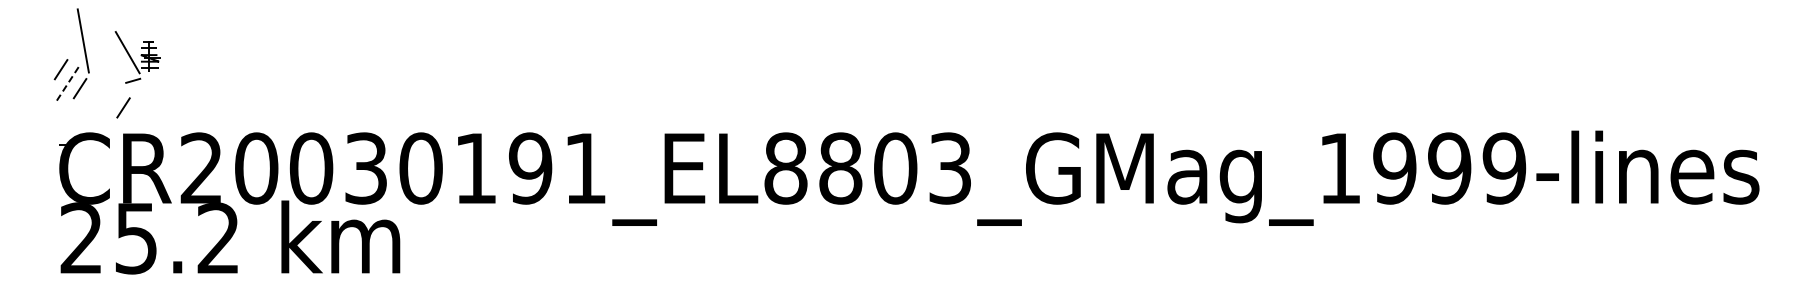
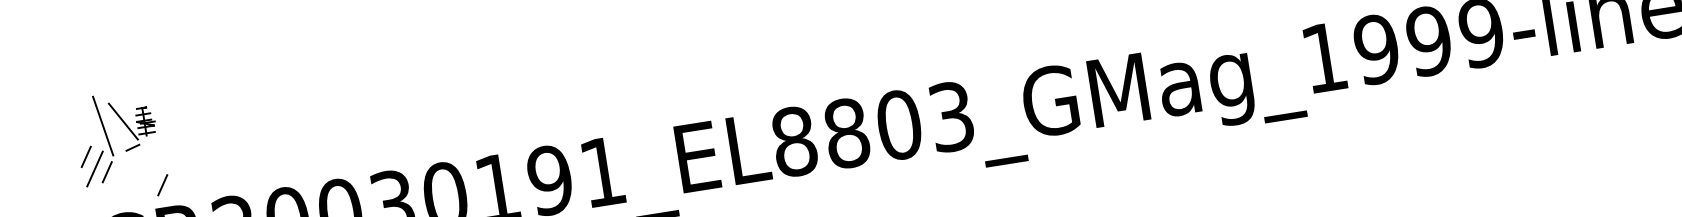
part: (137, 57) -> (133, 124), moved
line: (68, 83) -> (95, 169), dashed -> solid
line: (123, 107) -> (162, 184), moved

